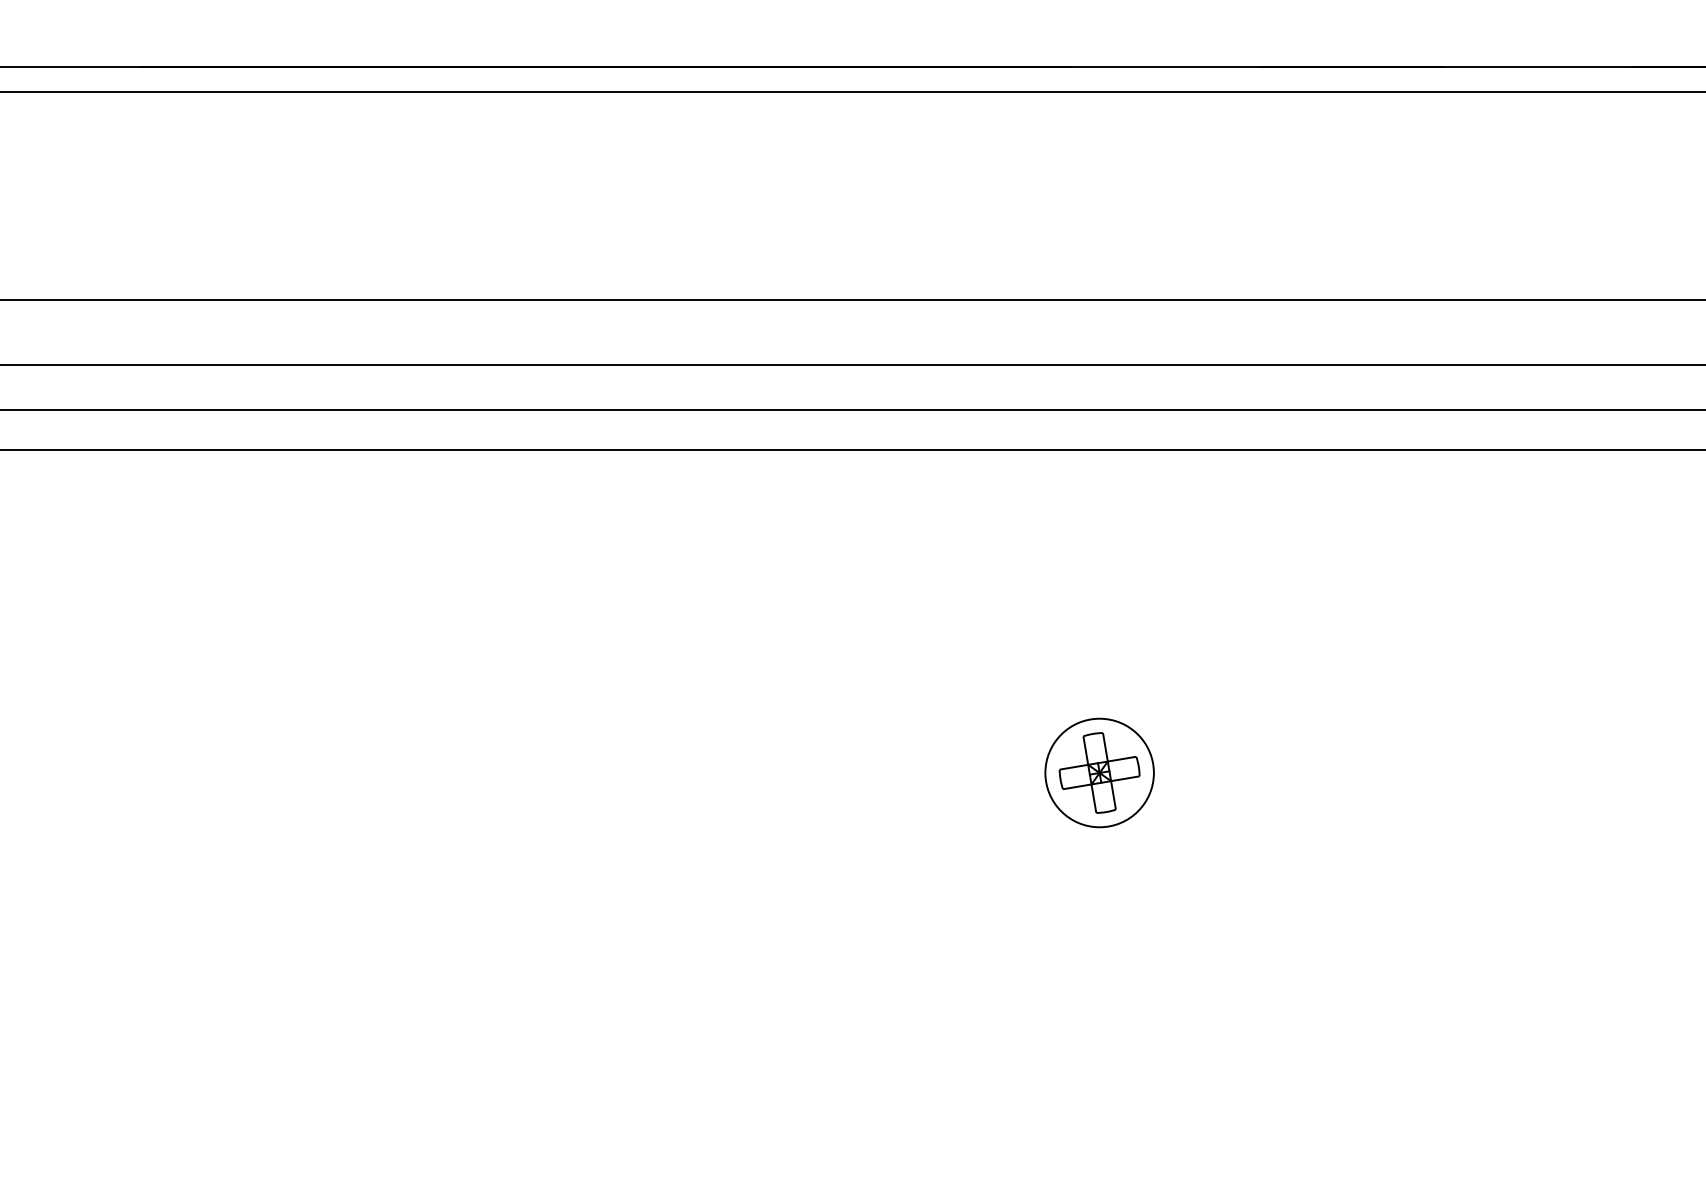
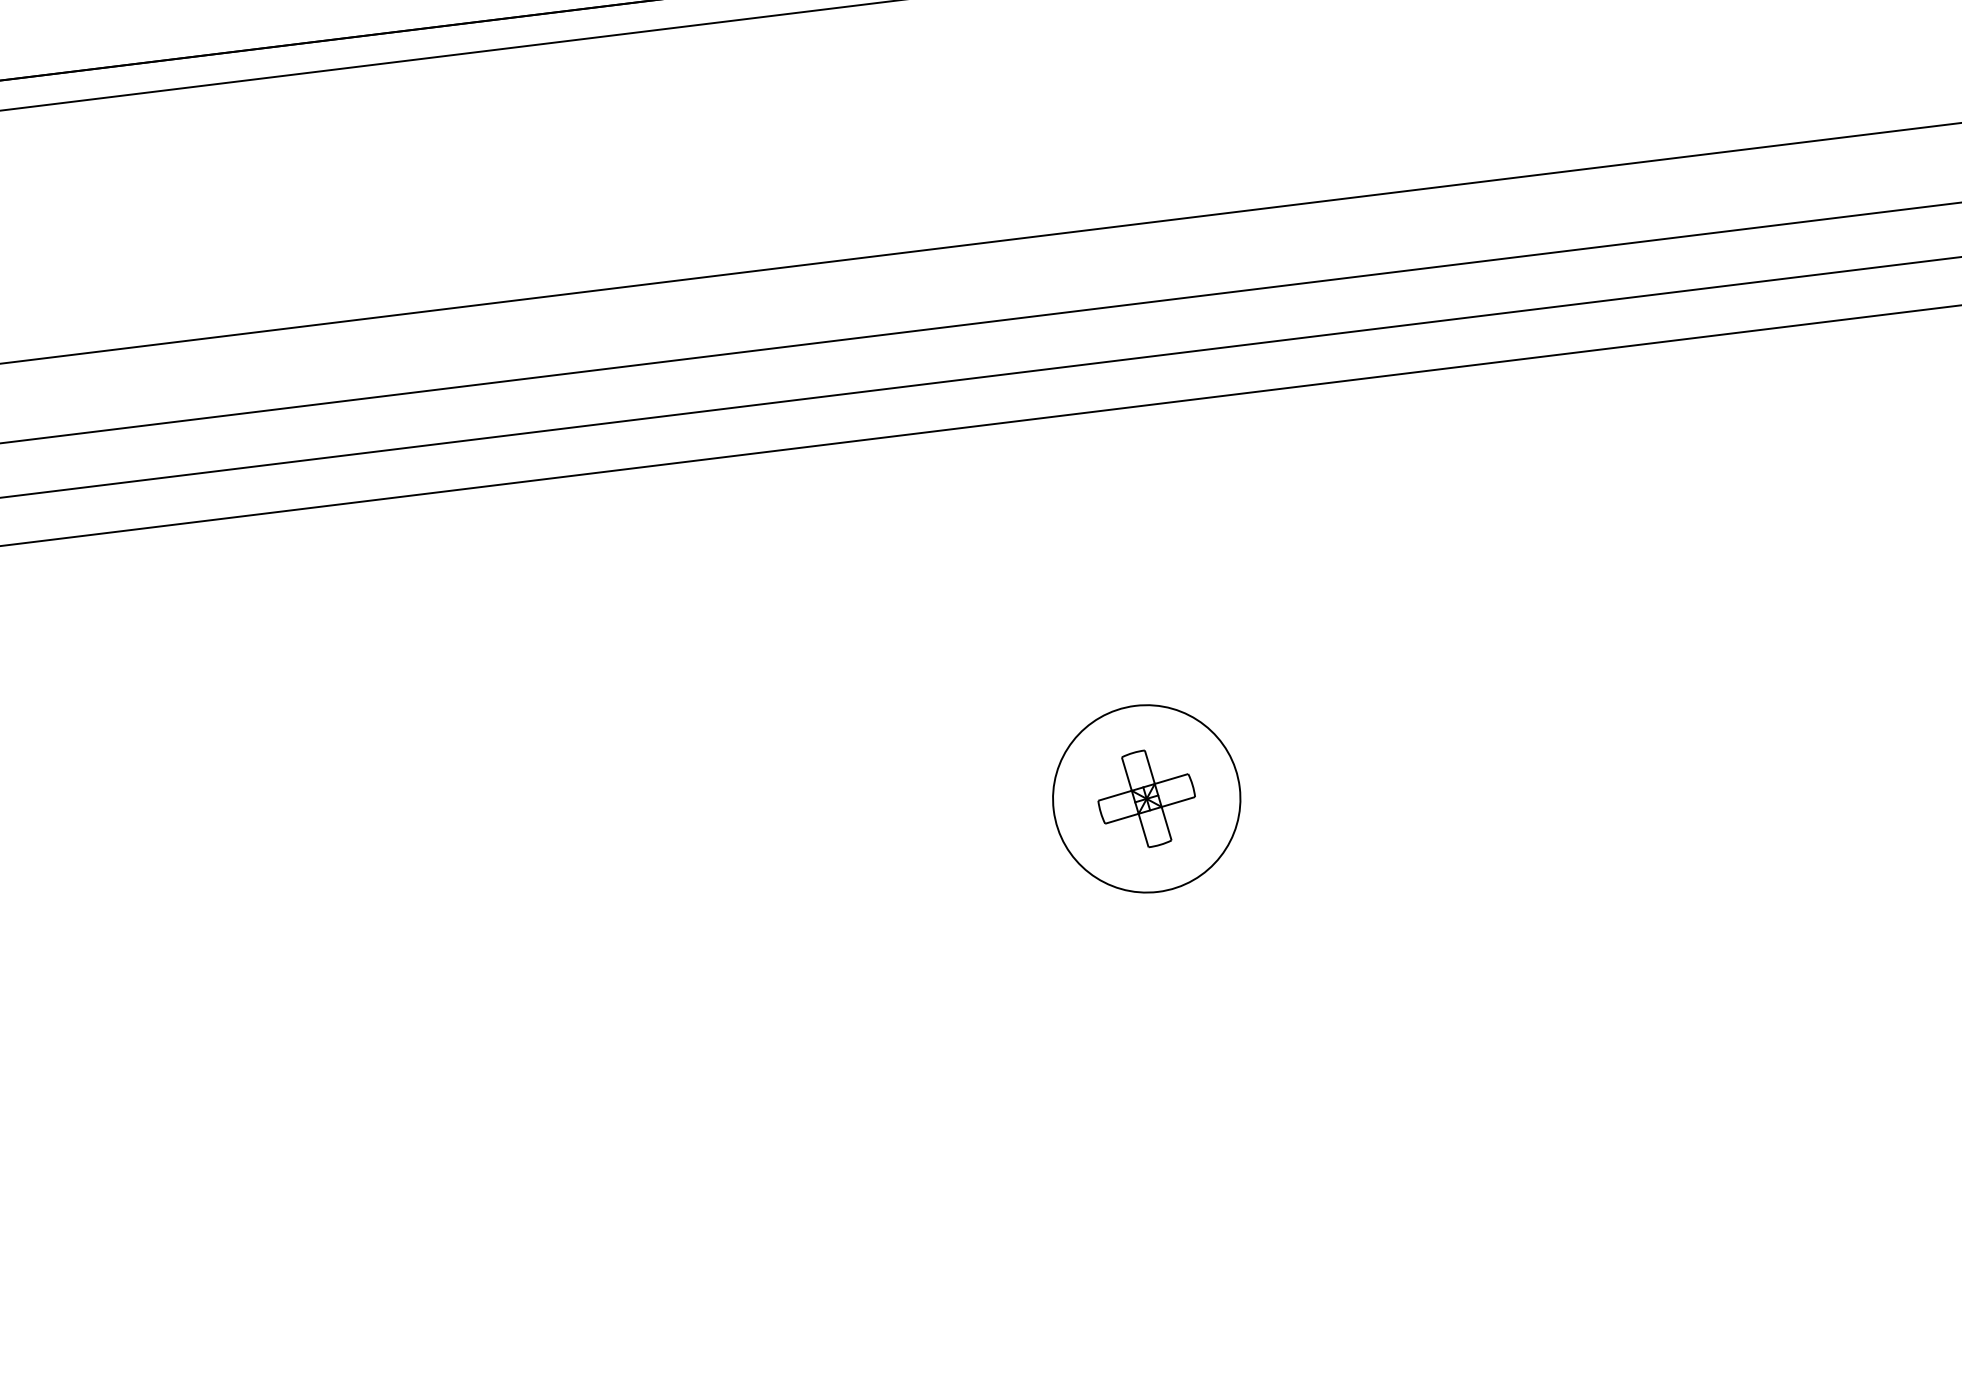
circle: (1099, 772) -> (1146, 798), size x1.43

